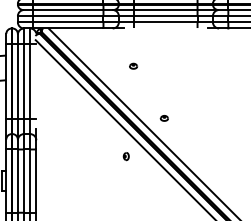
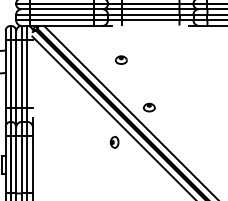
part: (133, 66) -> (121, 60), size x1.67
part: (164, 118) -> (149, 107), size x1.67
part: (126, 156) -> (114, 142), size x1.67

